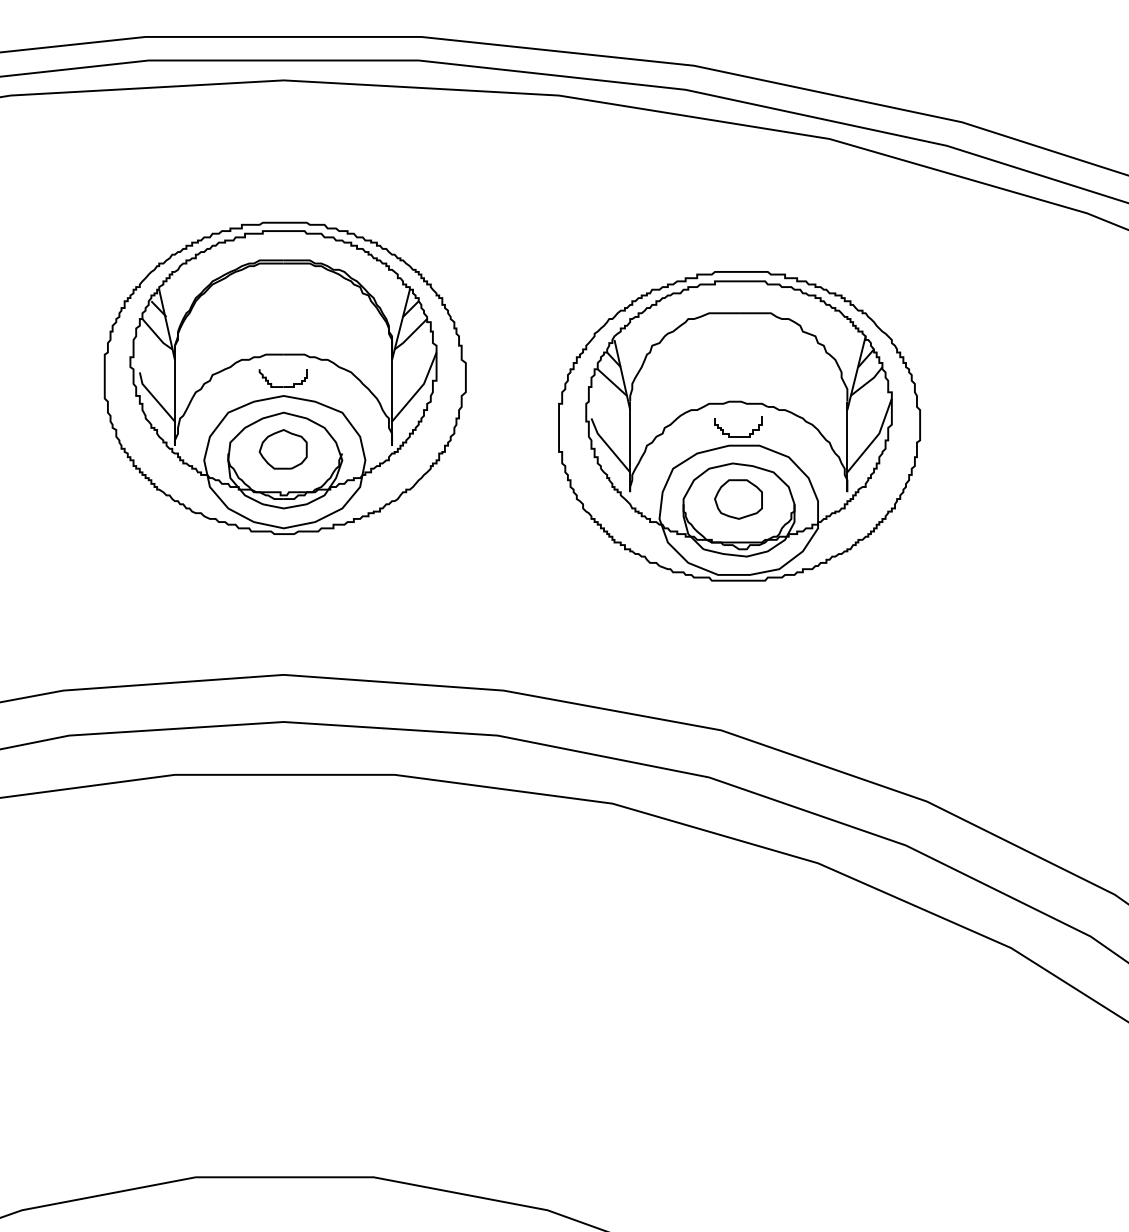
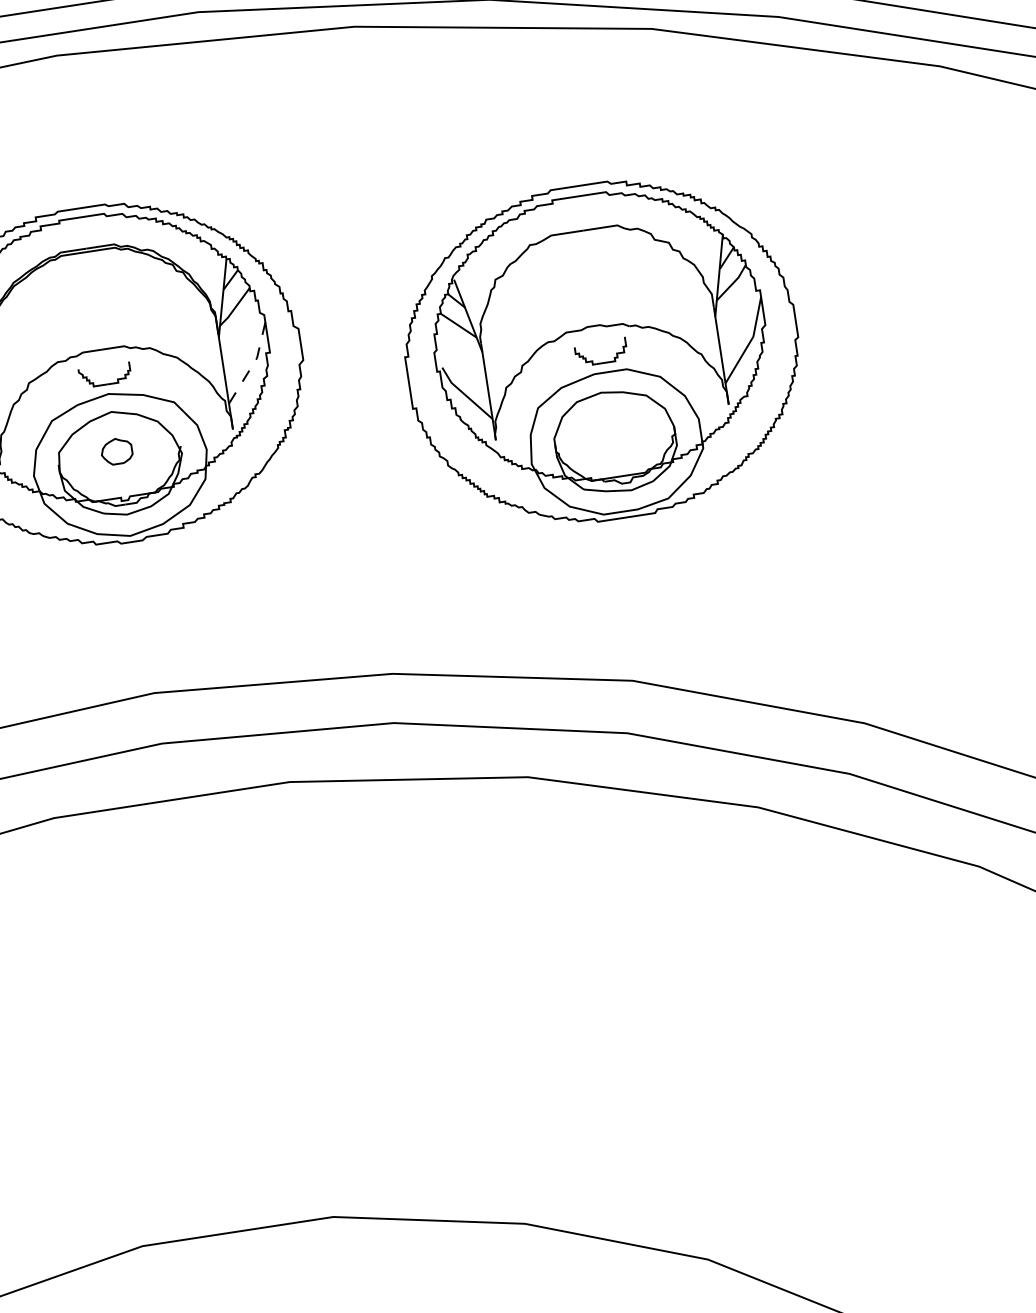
line: (418, 389) -> (252, 364), solid -> dashed
part: (282, 449) -> (116, 451), size x0.6
part: (738, 499) -> (613, 430), removed

